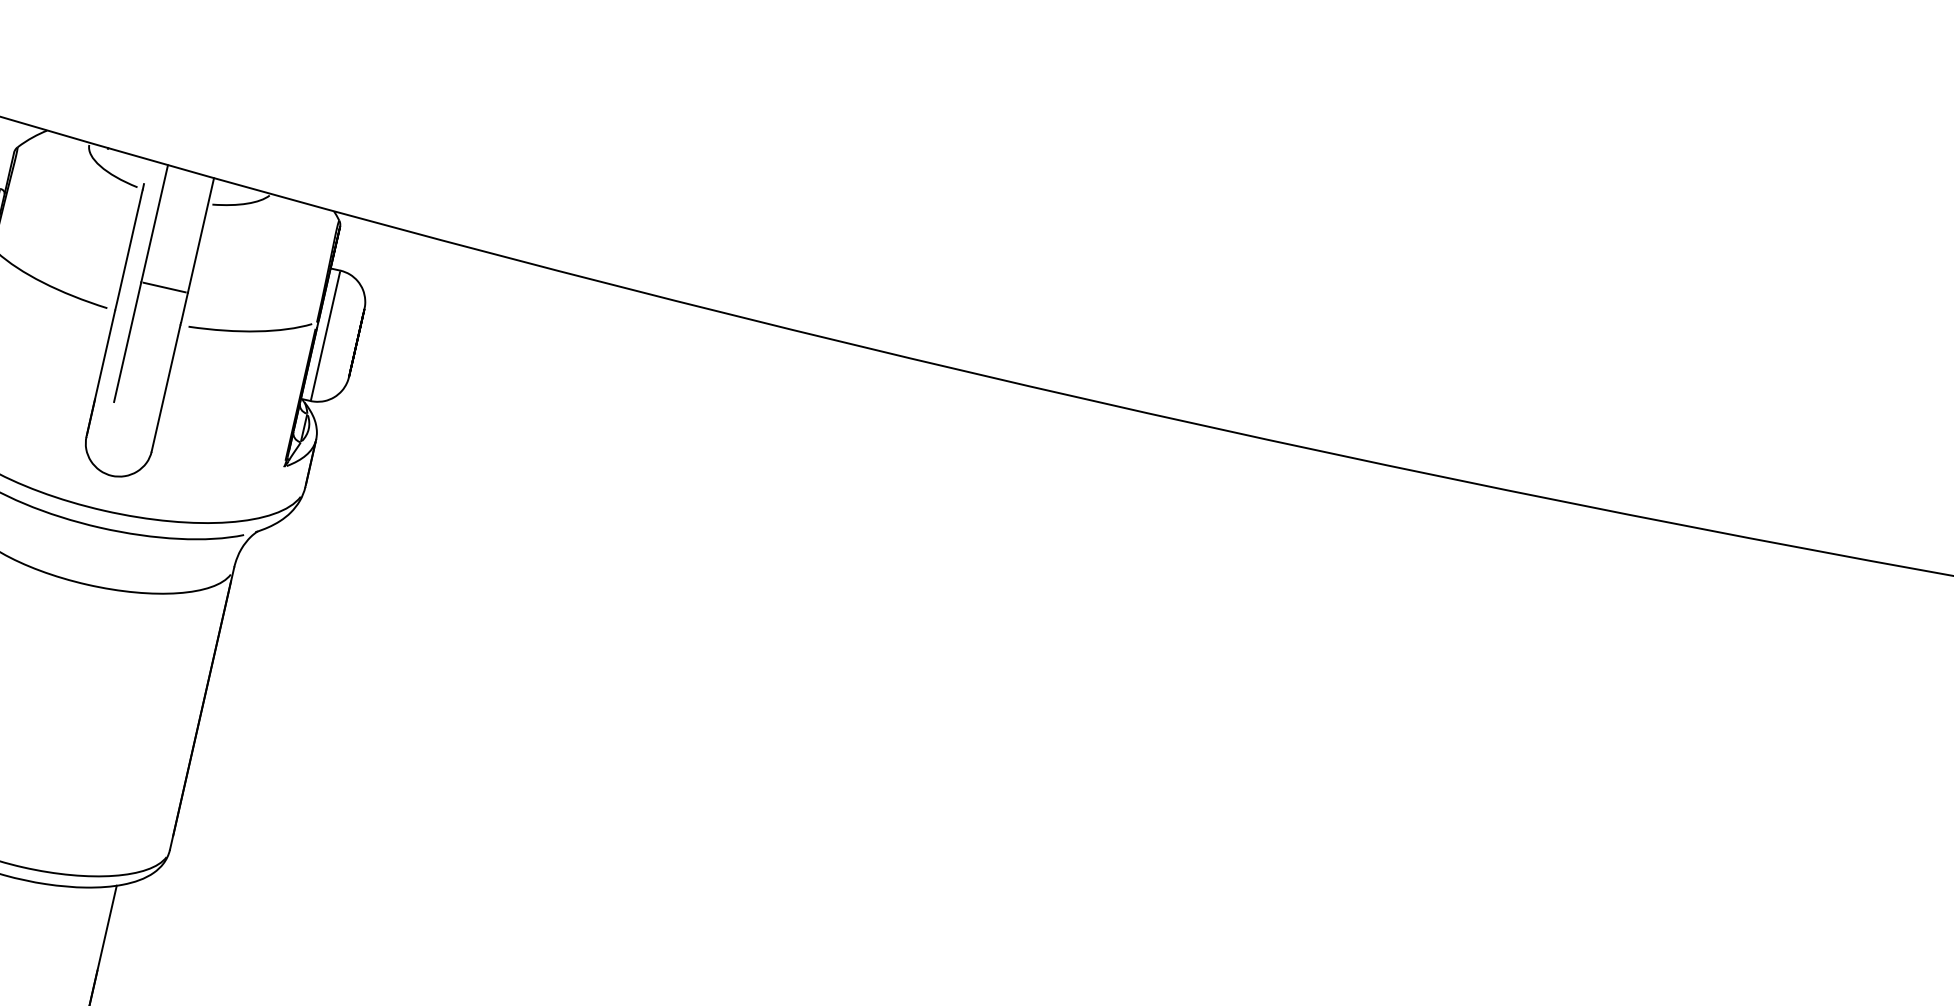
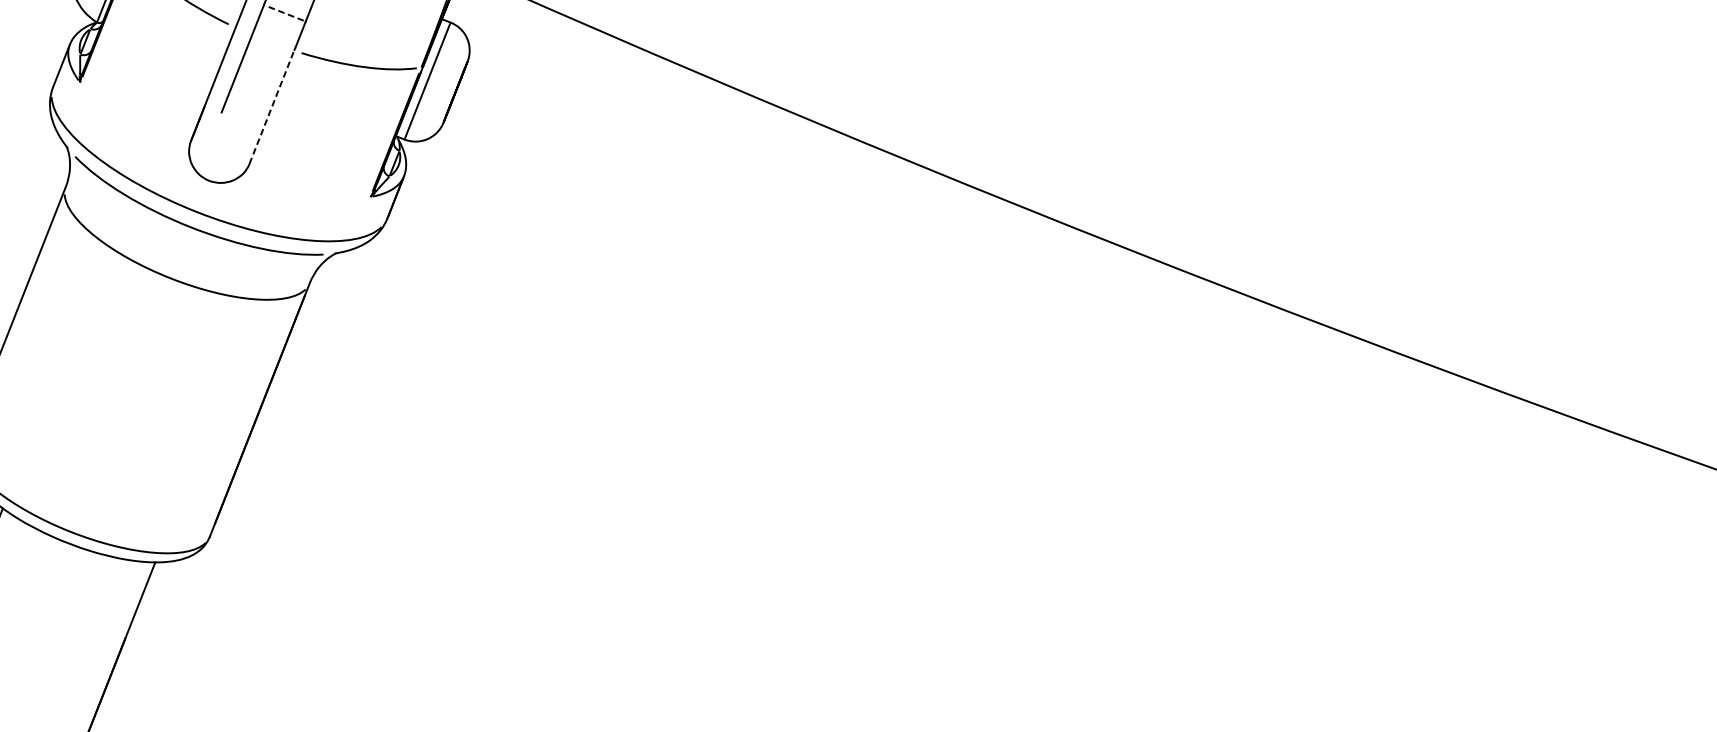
line: (164, 287) -> (284, 13), solid -> dashed
line: (166, 388) -> (272, 107), solid -> dashed

